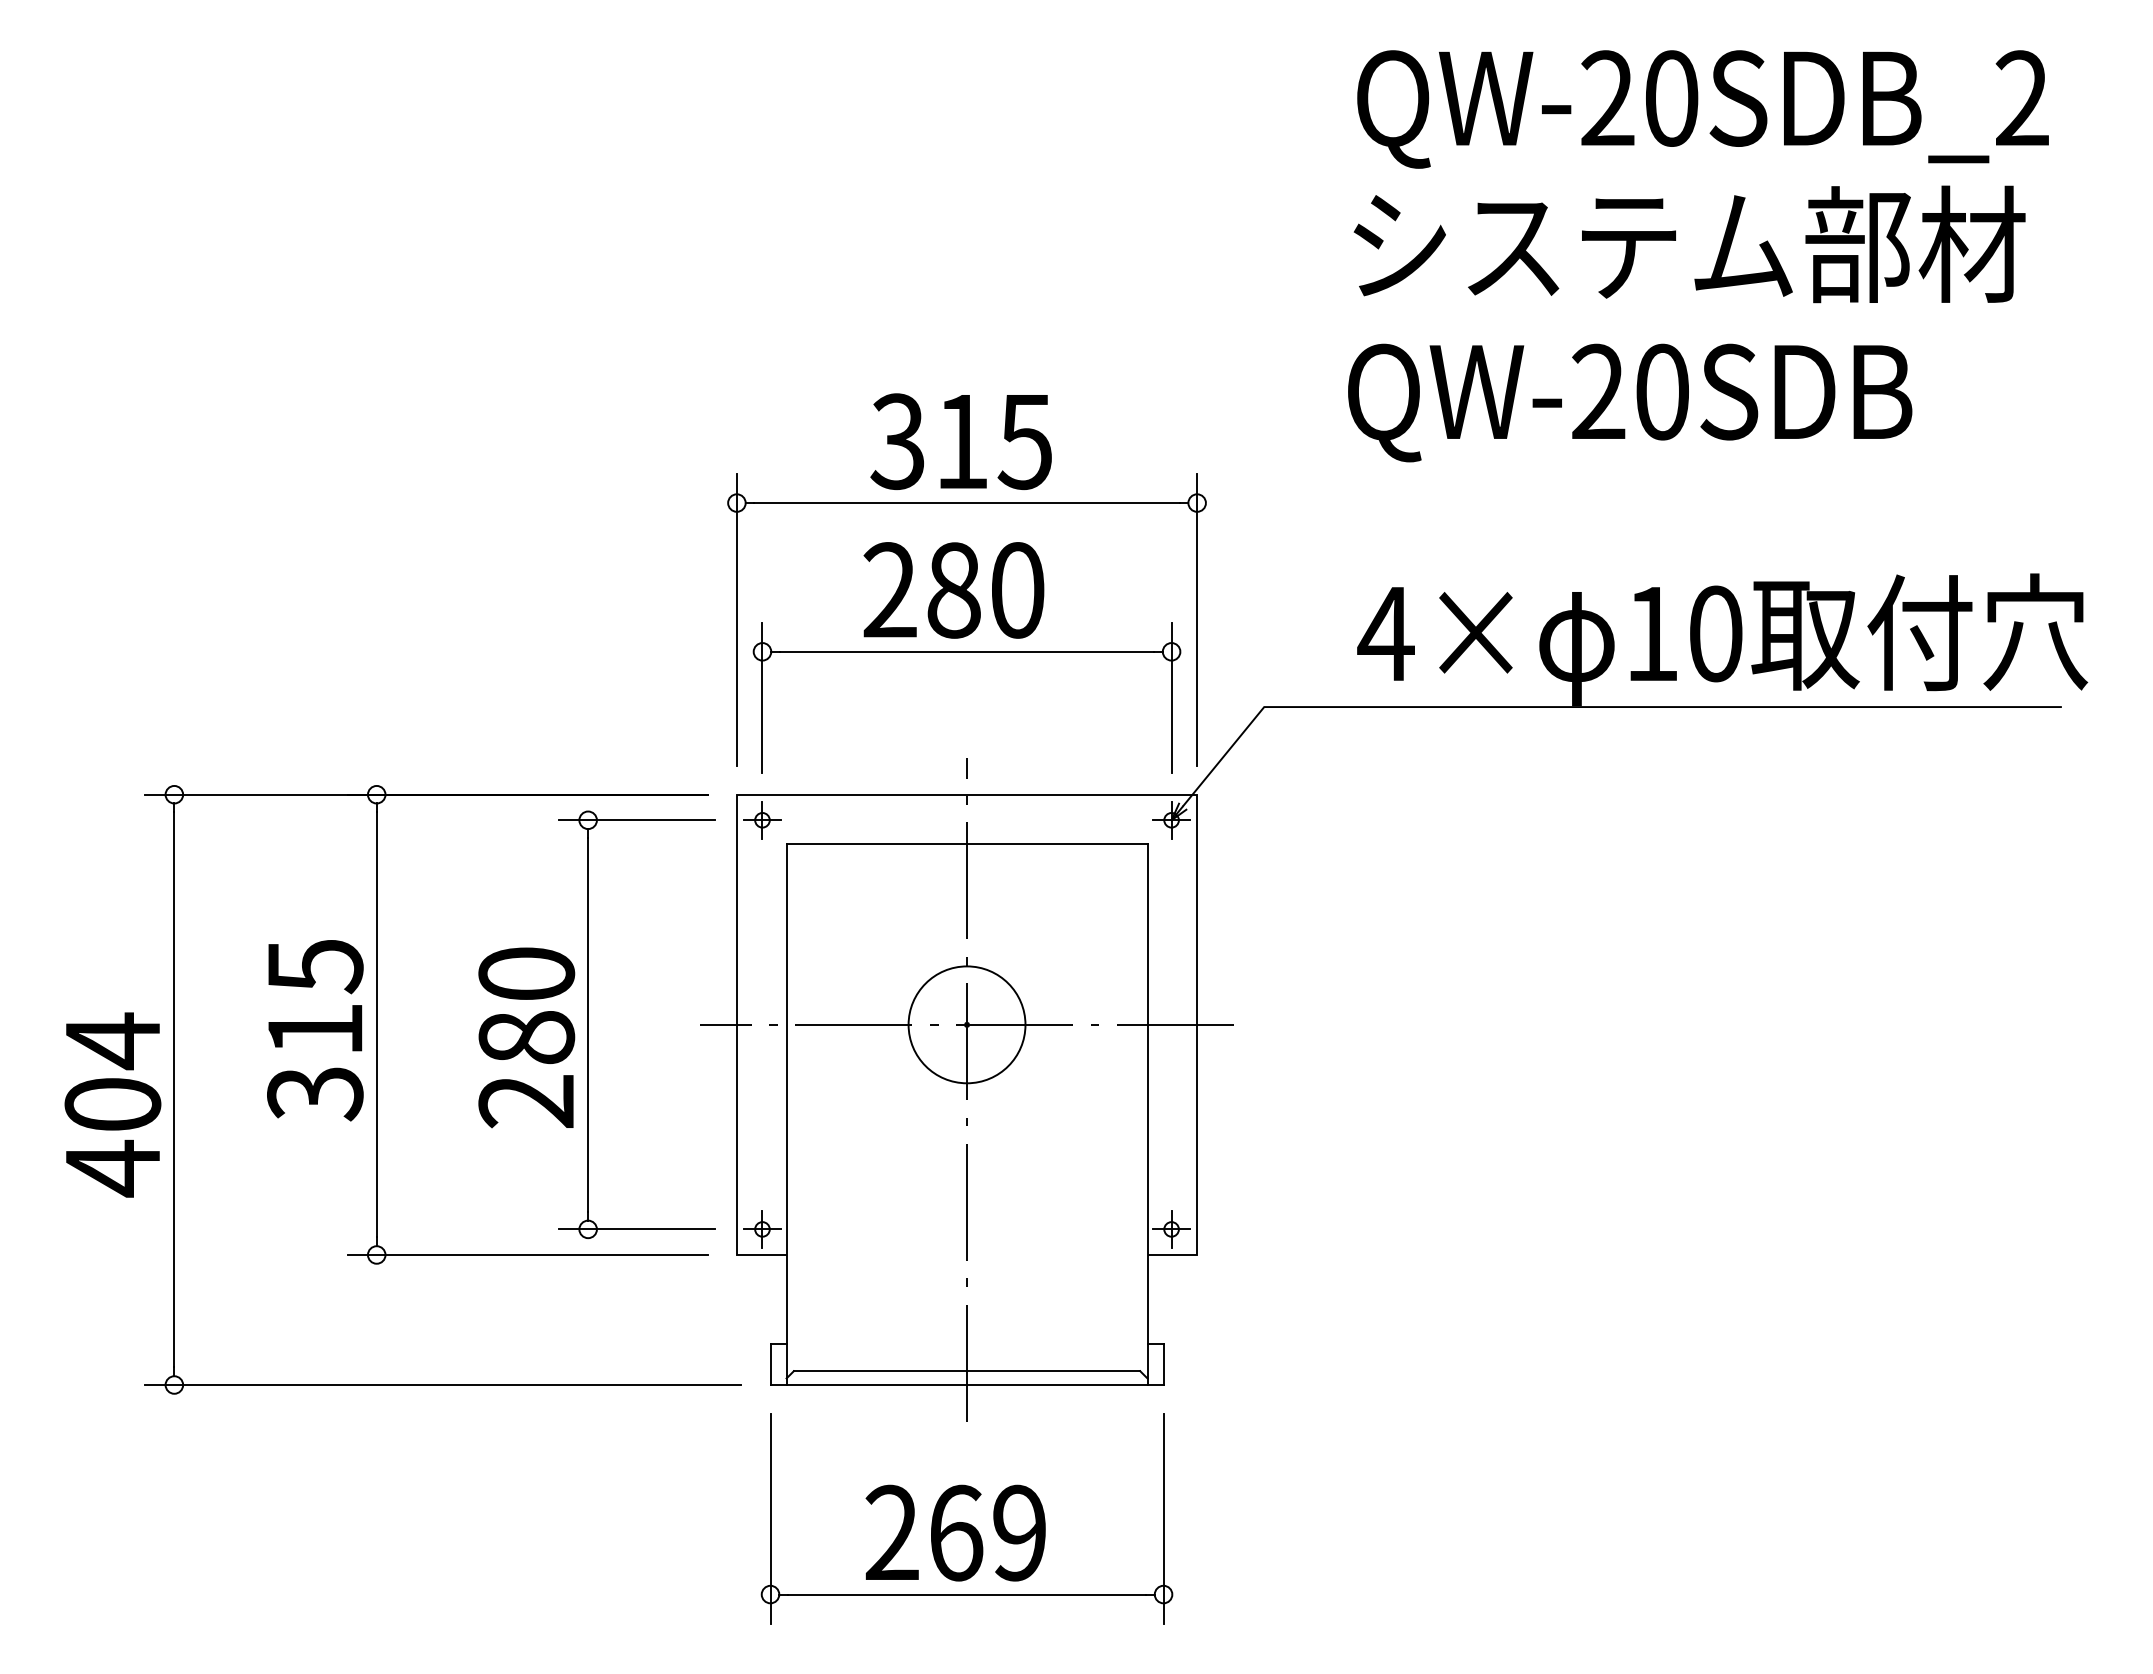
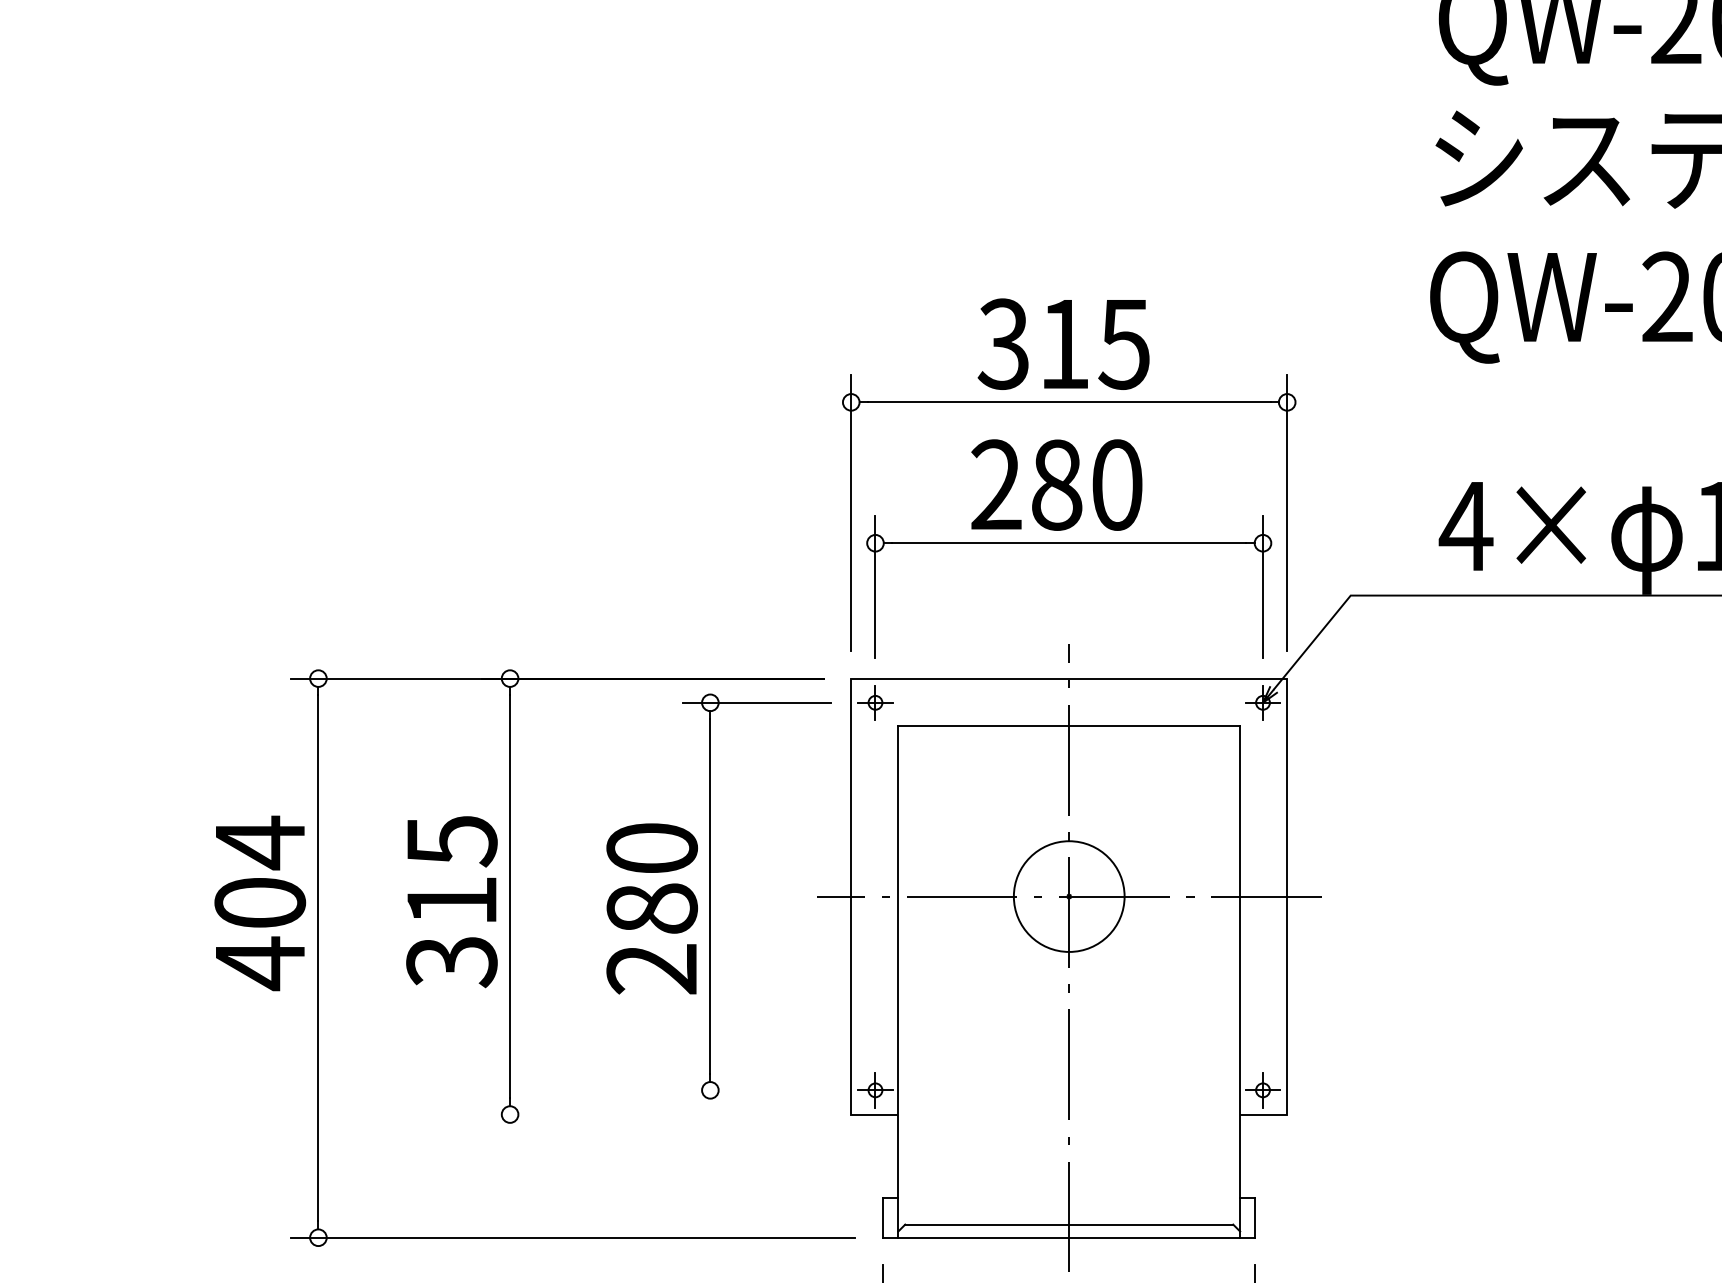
text: (112, 1104) -> (259, 902), moved
line: (636, 1229) -> (756, 1090), removed
line: (527, 1254) -> (652, 1114), removed

